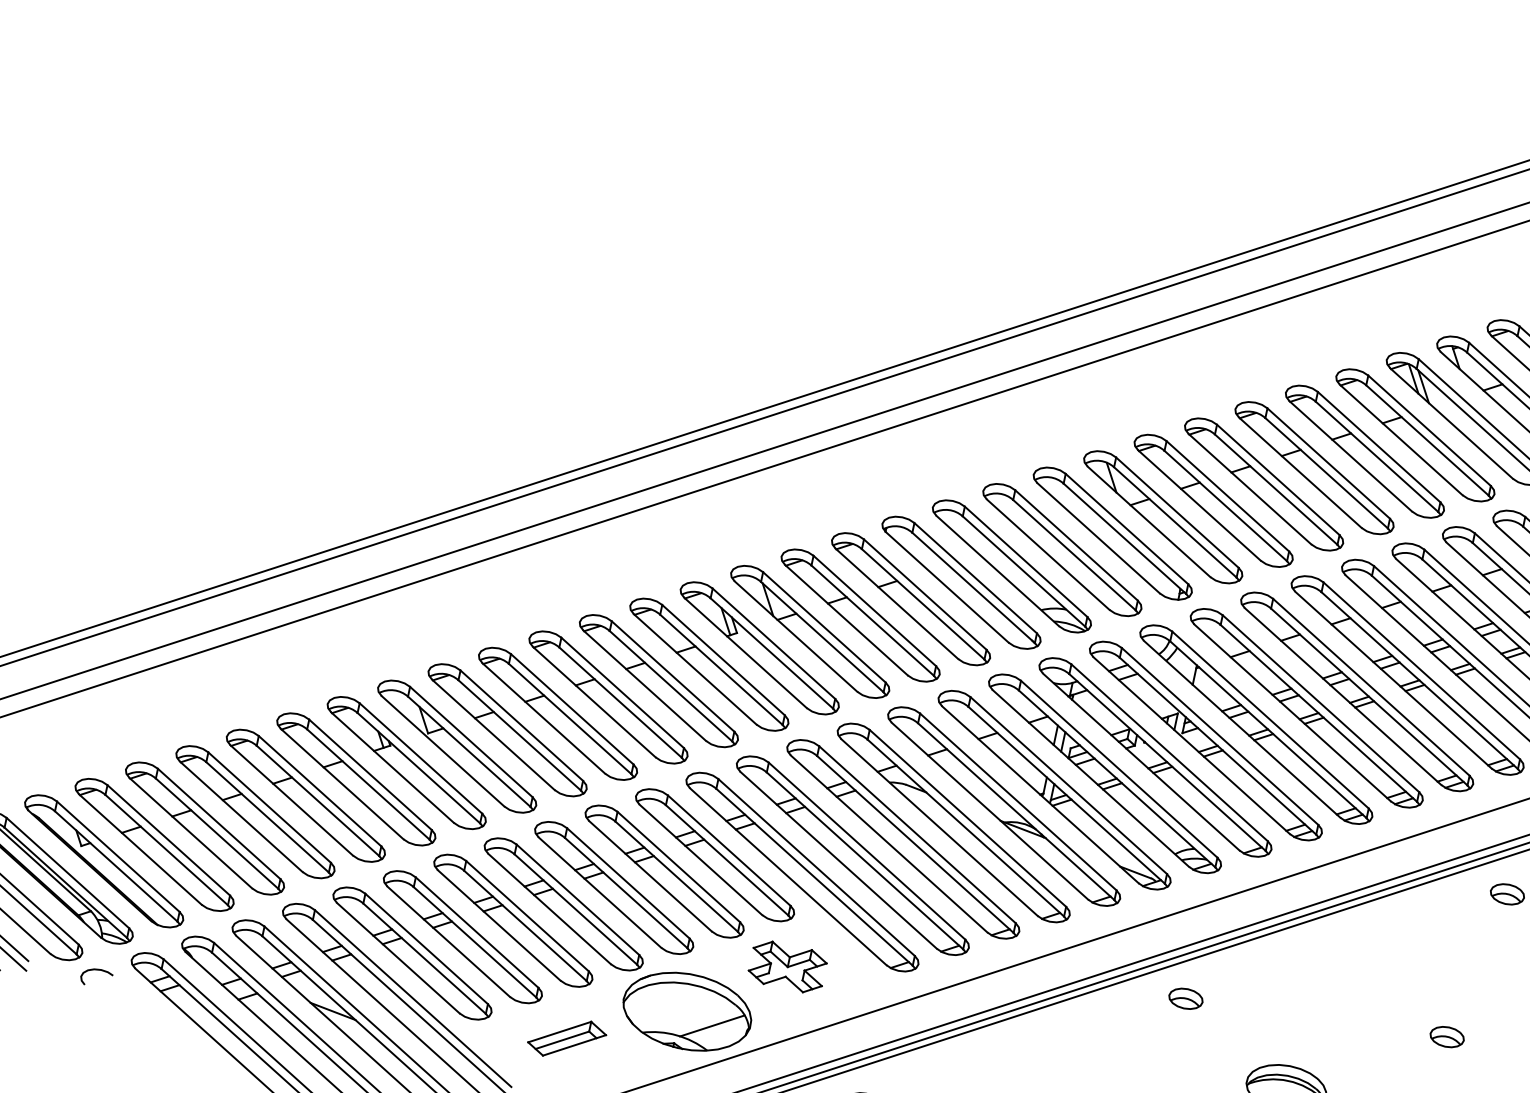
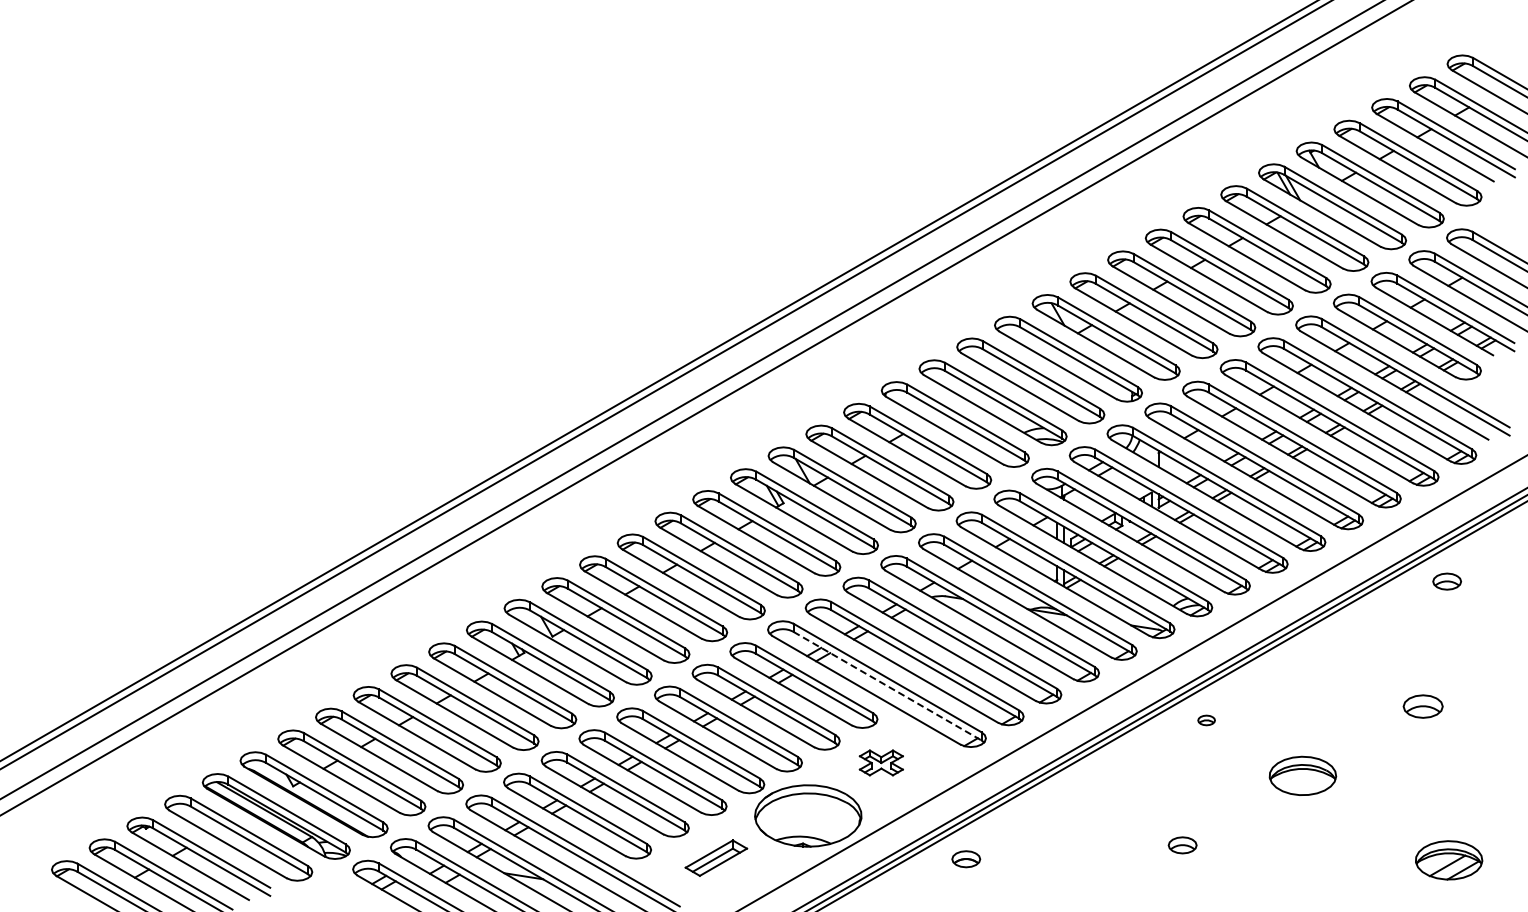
line: (814, 877) -> (887, 686), solid -> dashed
part: (788, 966) -> (881, 762), size x0.7
curve: (93, 970) -> (324, 884), removed
part: (1185, 998) -> (1206, 720), size x0.6
line: (711, 1026) -> (830, 823), removed
part: (1446, 1036) -> (1422, 706), size x1.4

